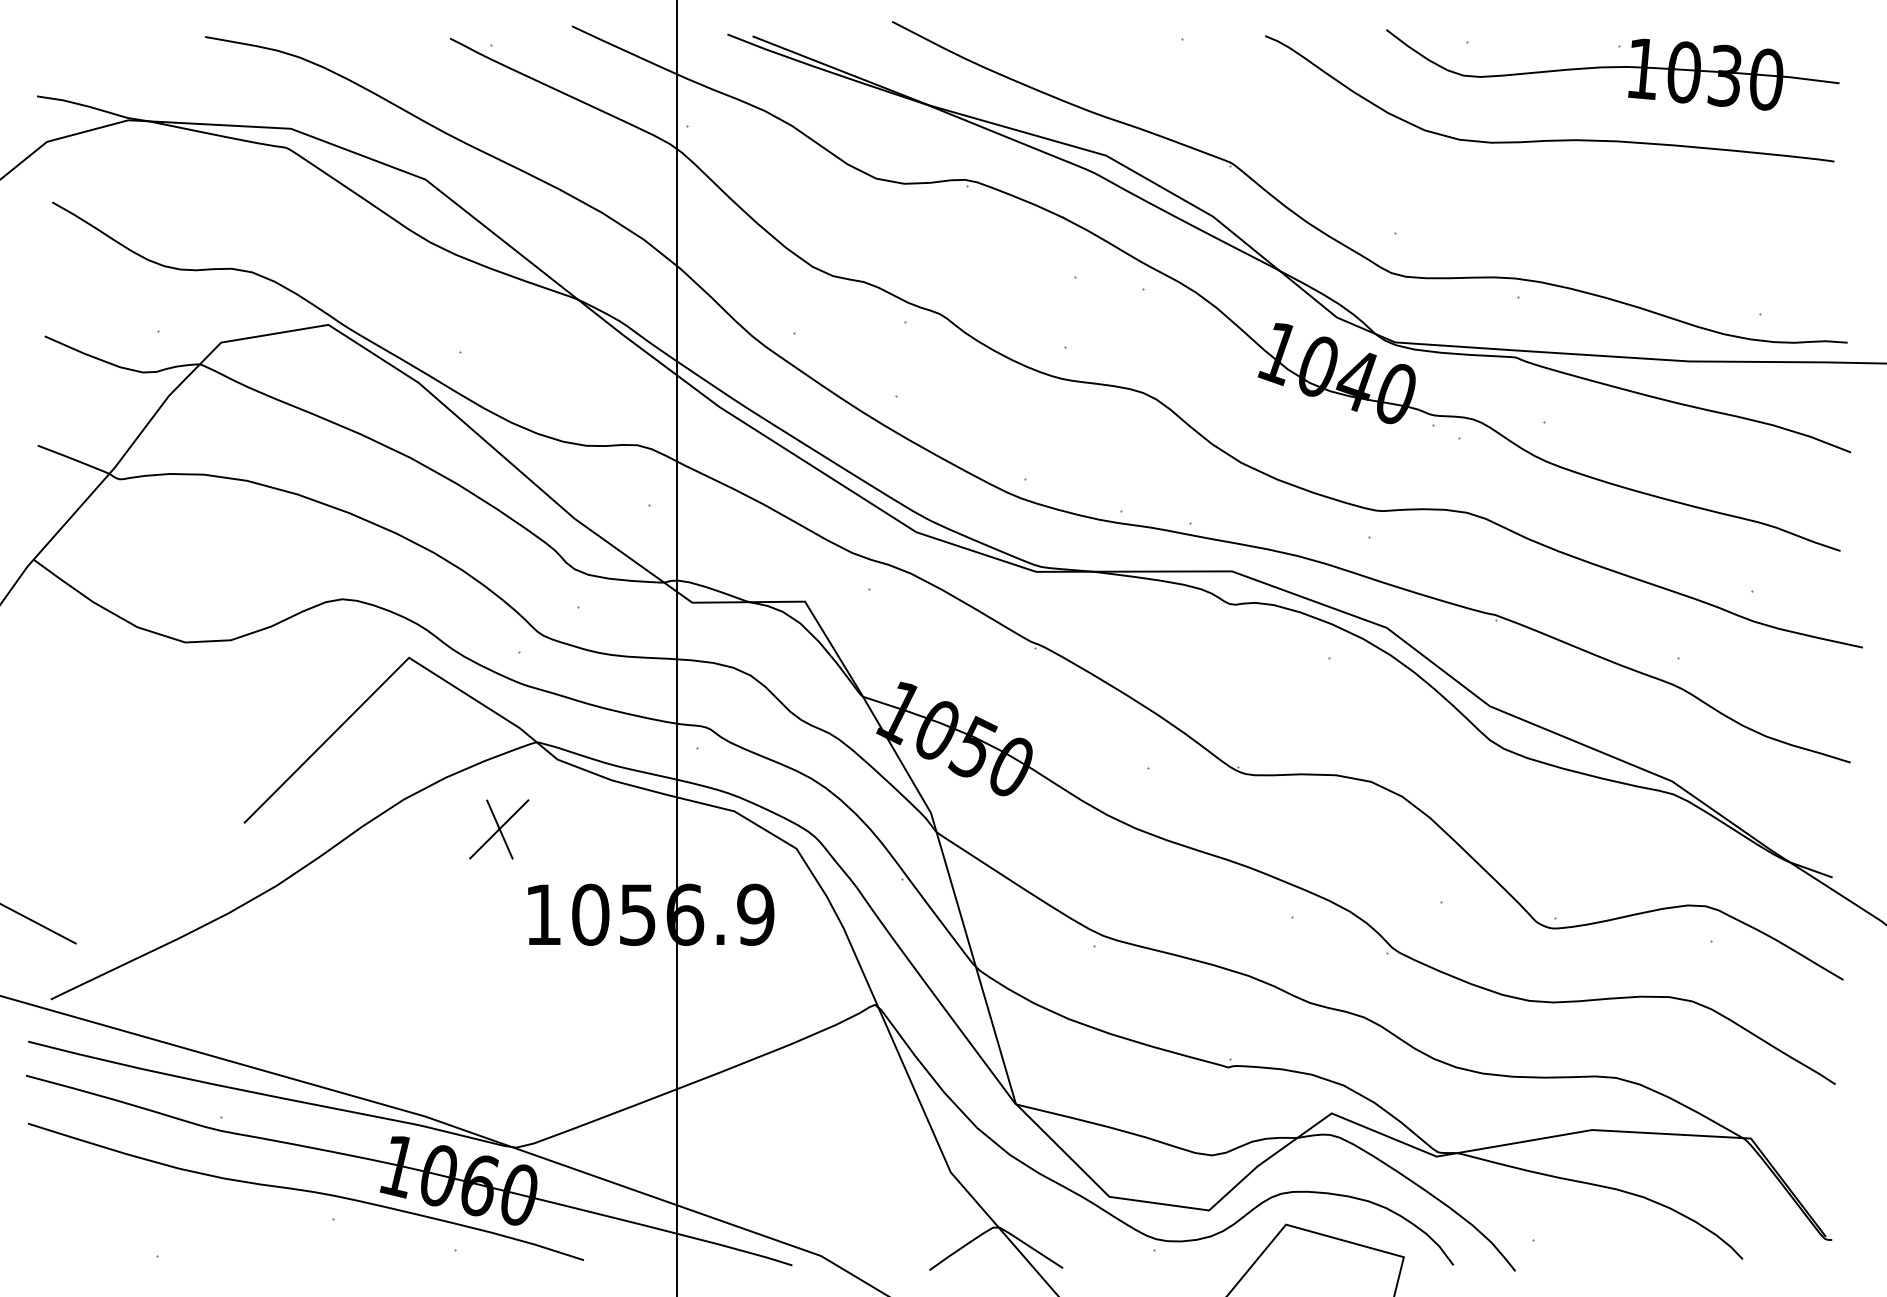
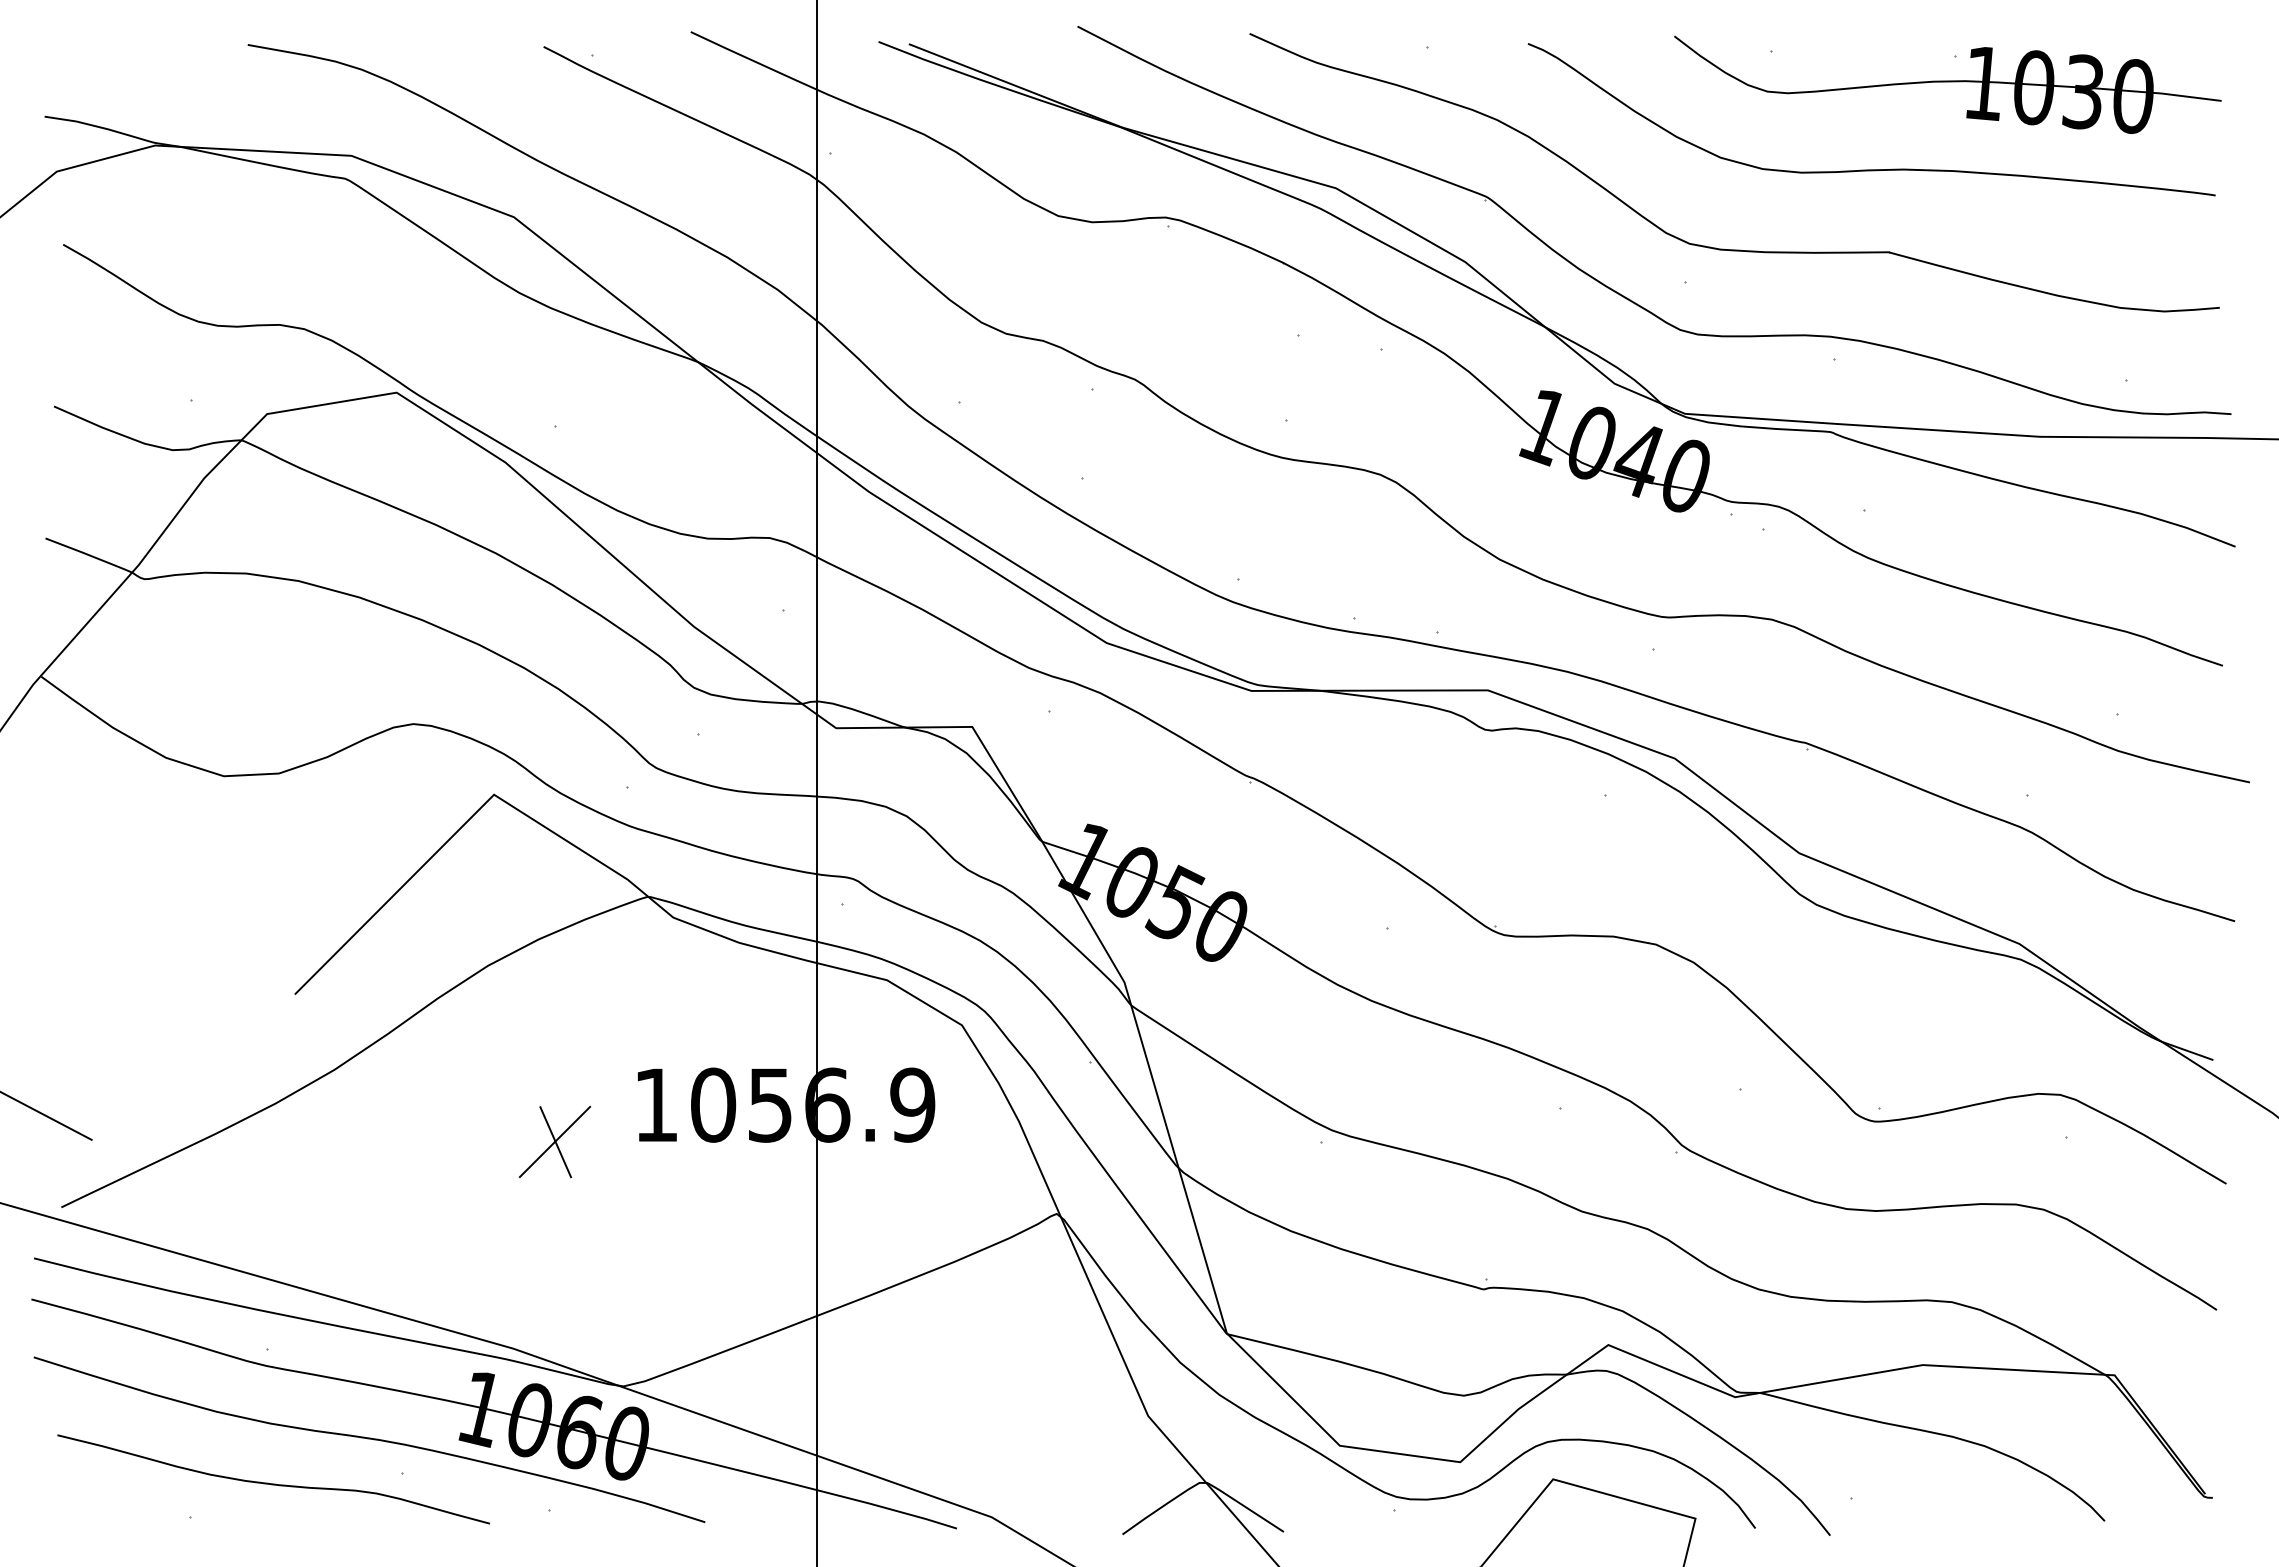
part: (1427, 205) -> (1723, 248), added
part: (499, 829) -> (555, 1141), moved
curve: (226, 1228) -> (273, 1483), added

